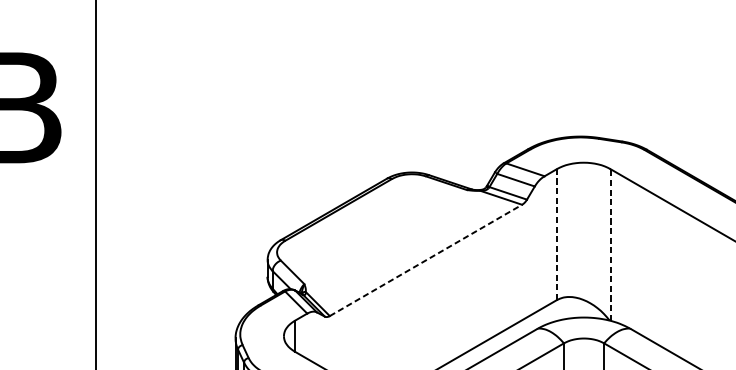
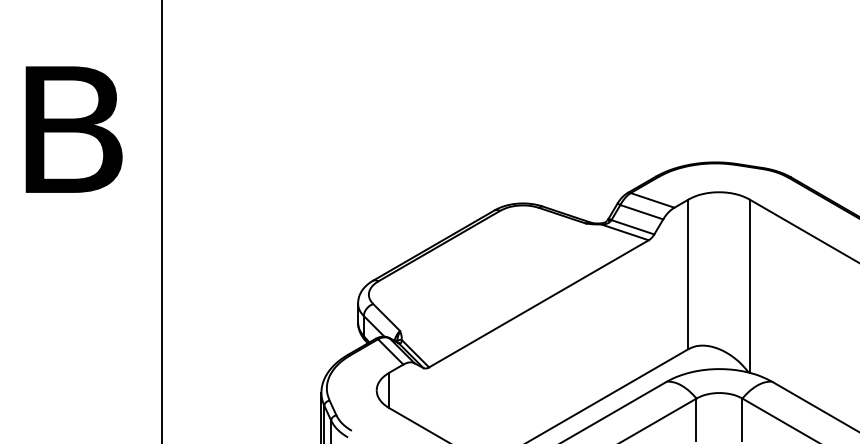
line: (556, 234) -> (688, 274), dashed -> solid
line: (610, 245) -> (749, 286), dashed -> solid
line: (425, 260) -> (538, 303), dashed -> solid

